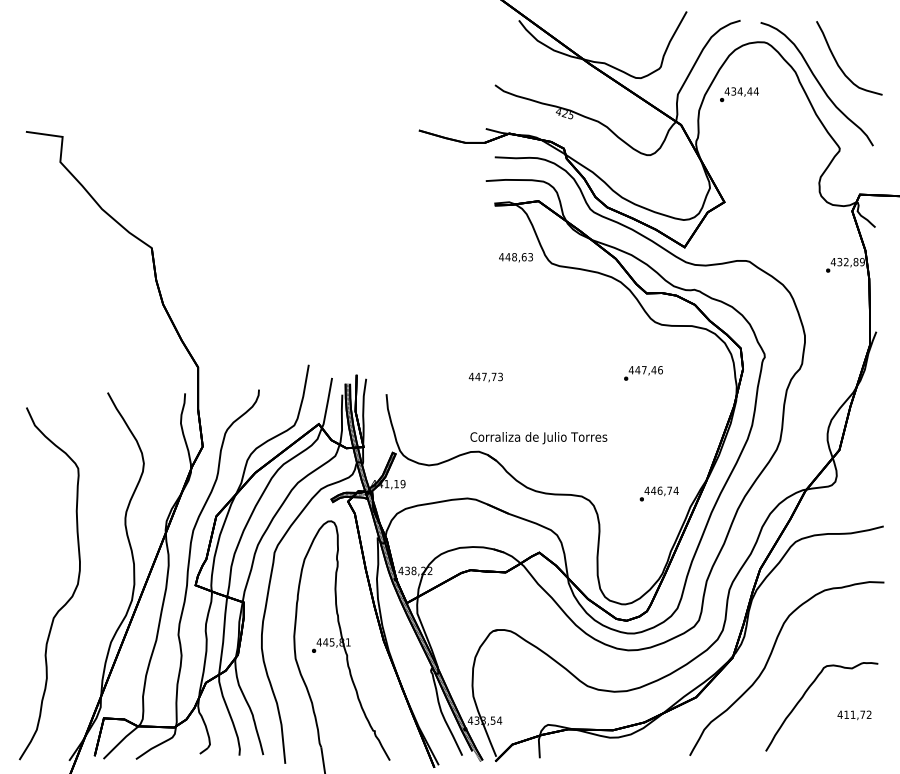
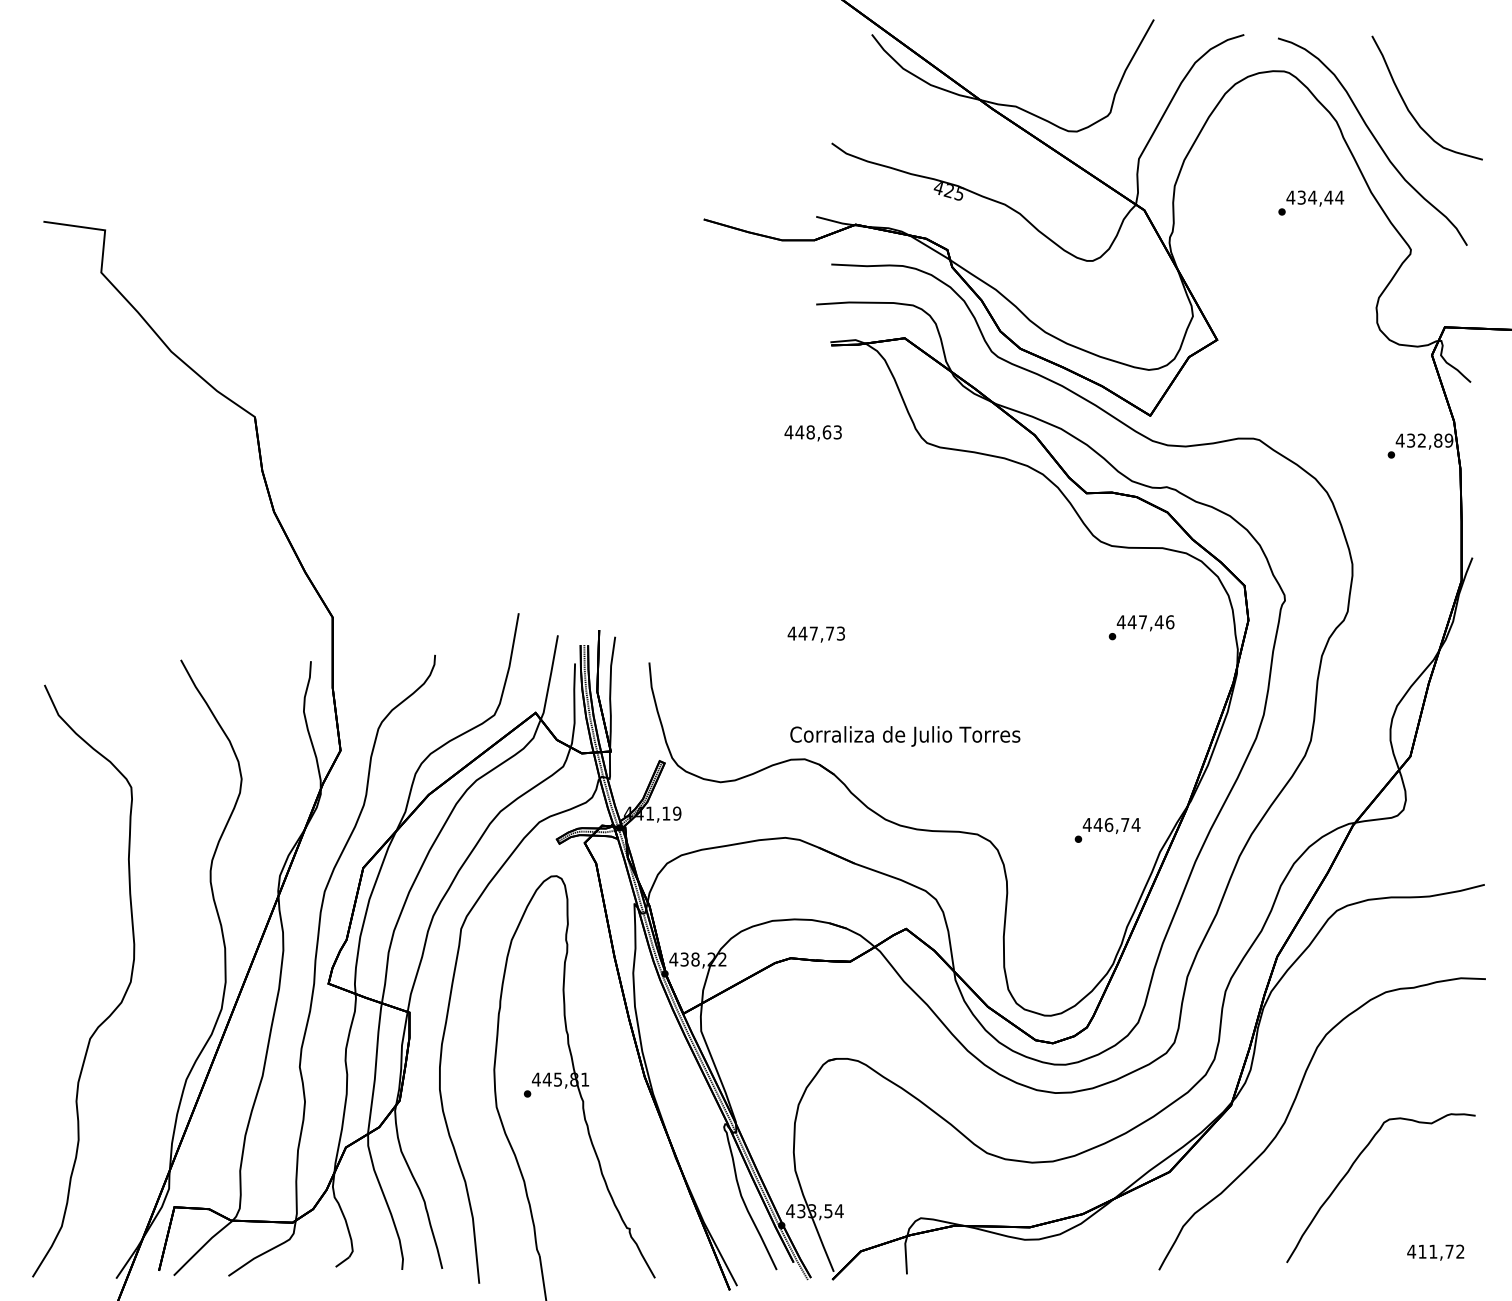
text: (739, 94) -> (1311, 202), moved
text: (515, 257) -> (812, 432), moved
text: (643, 373) -> (1141, 627), moved
text: (854, 715) -> (1435, 1252), moved

